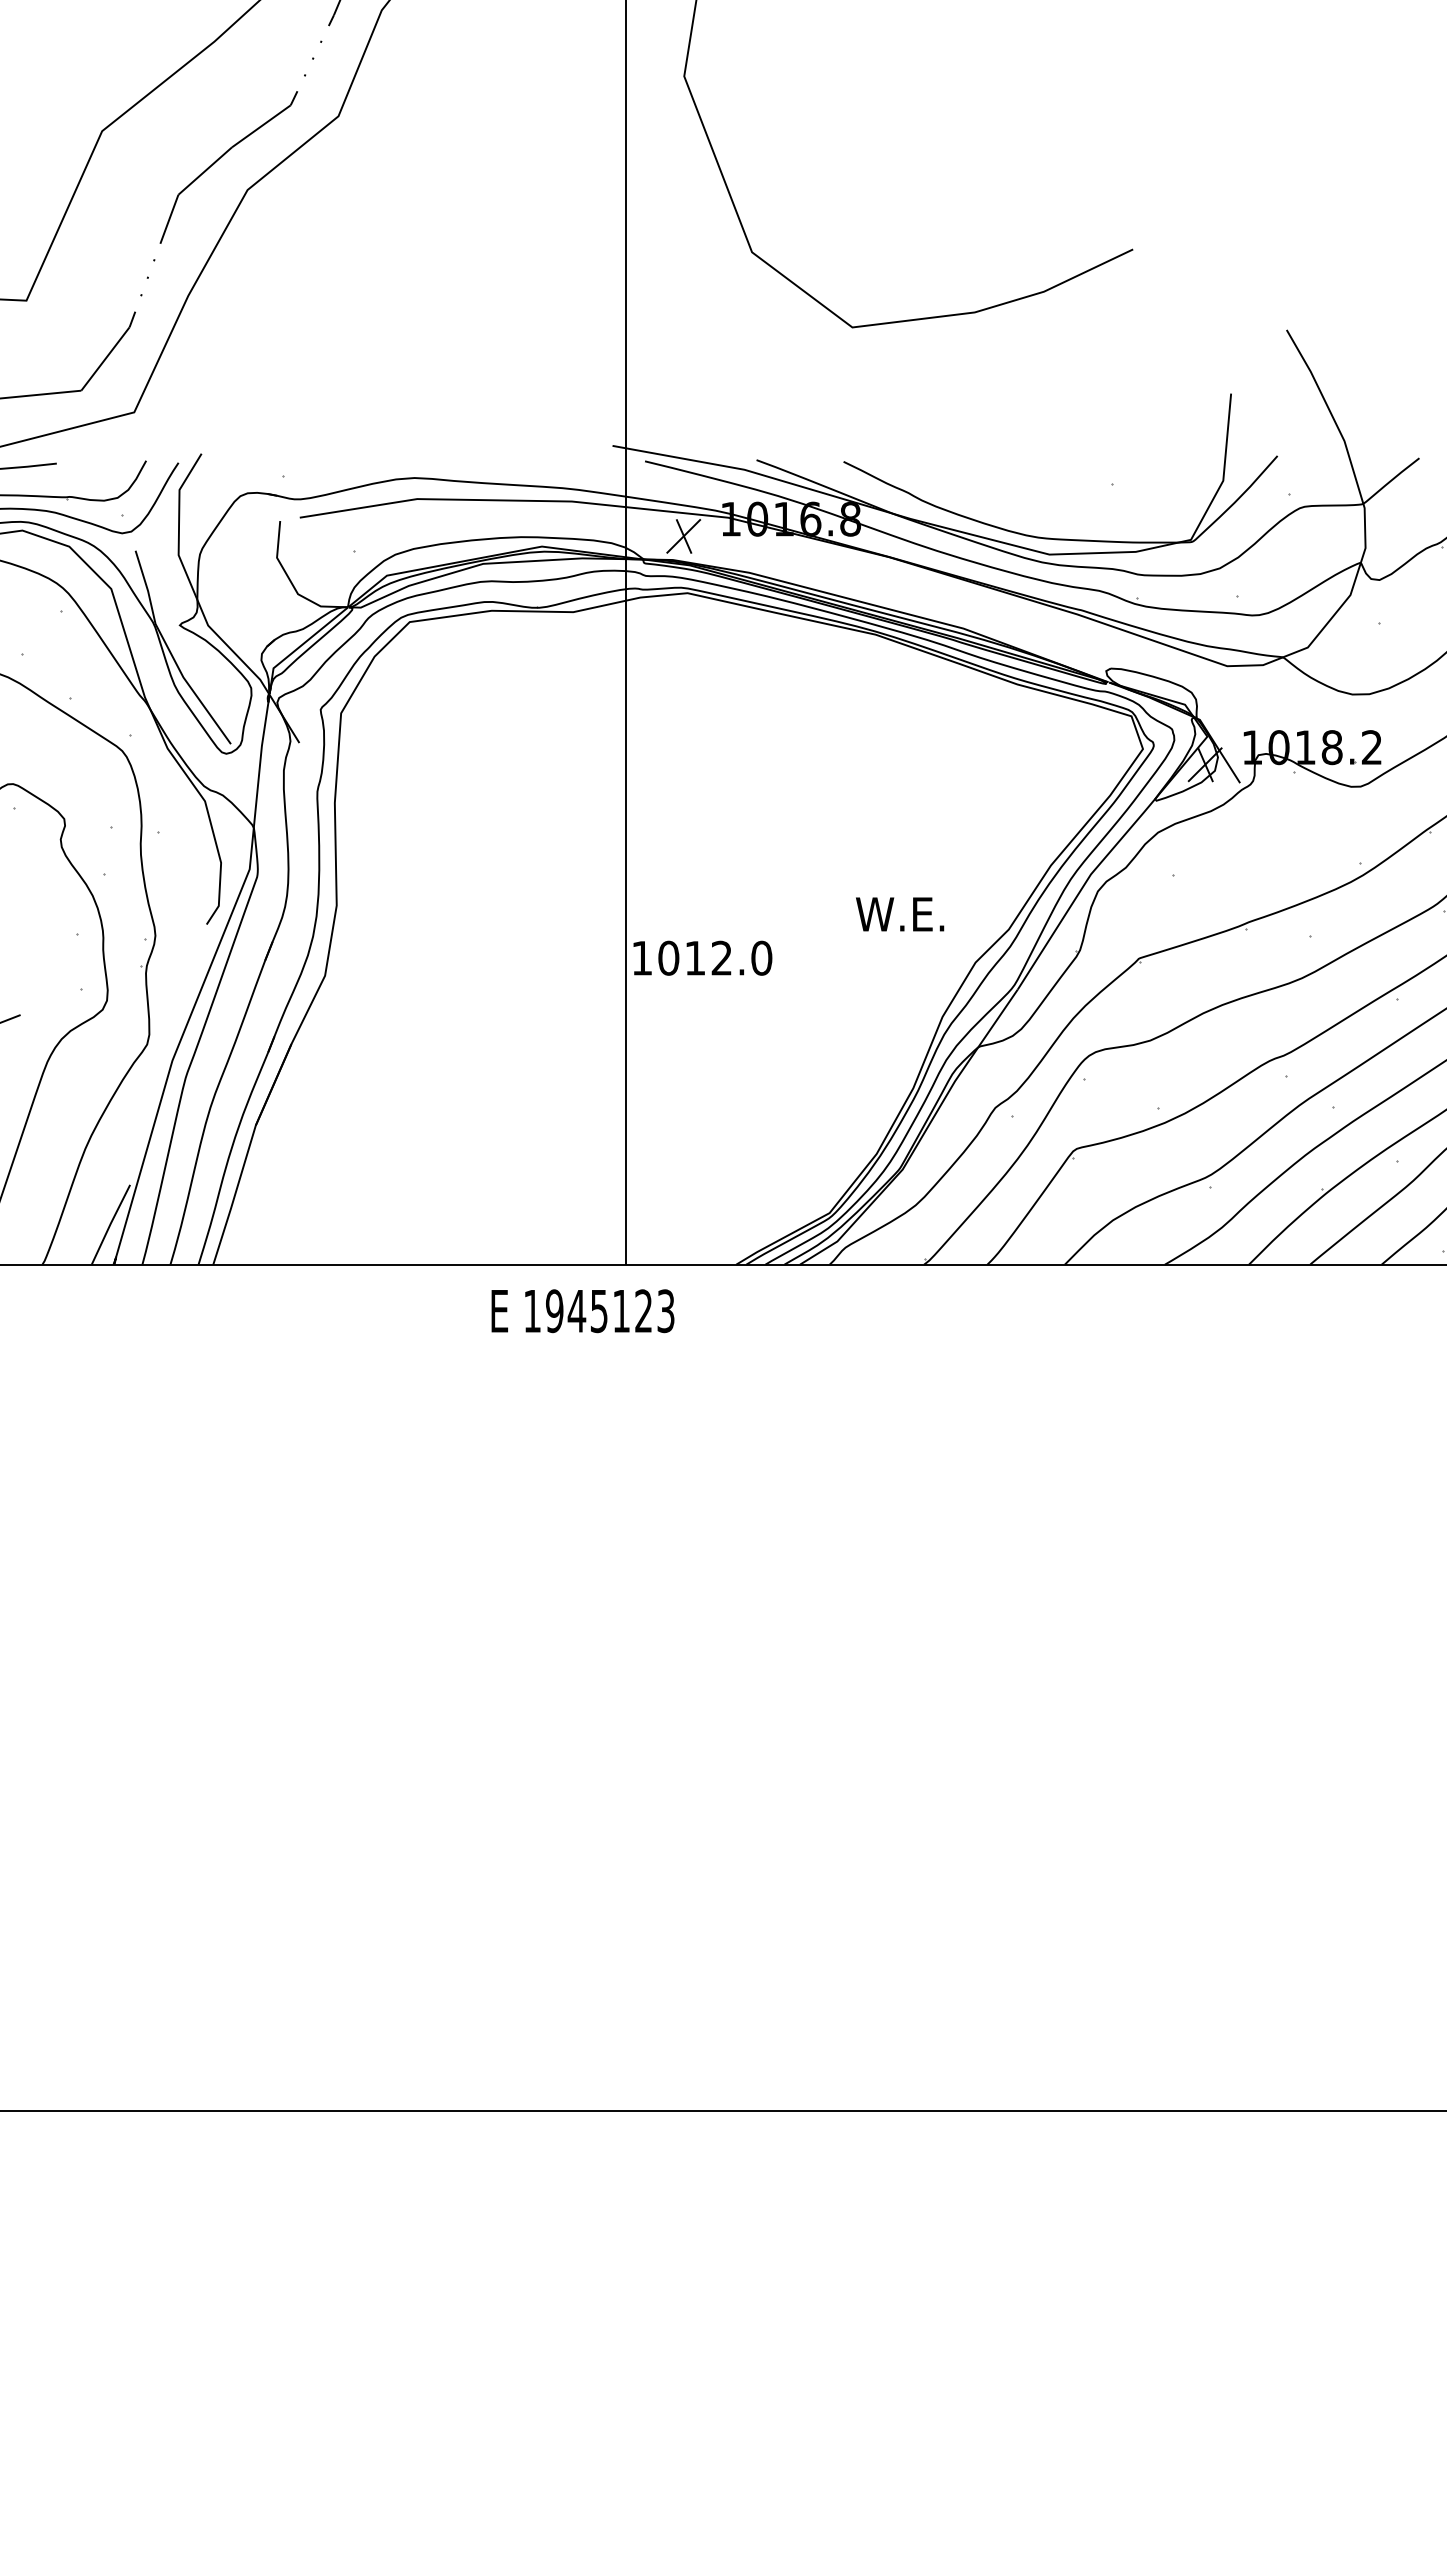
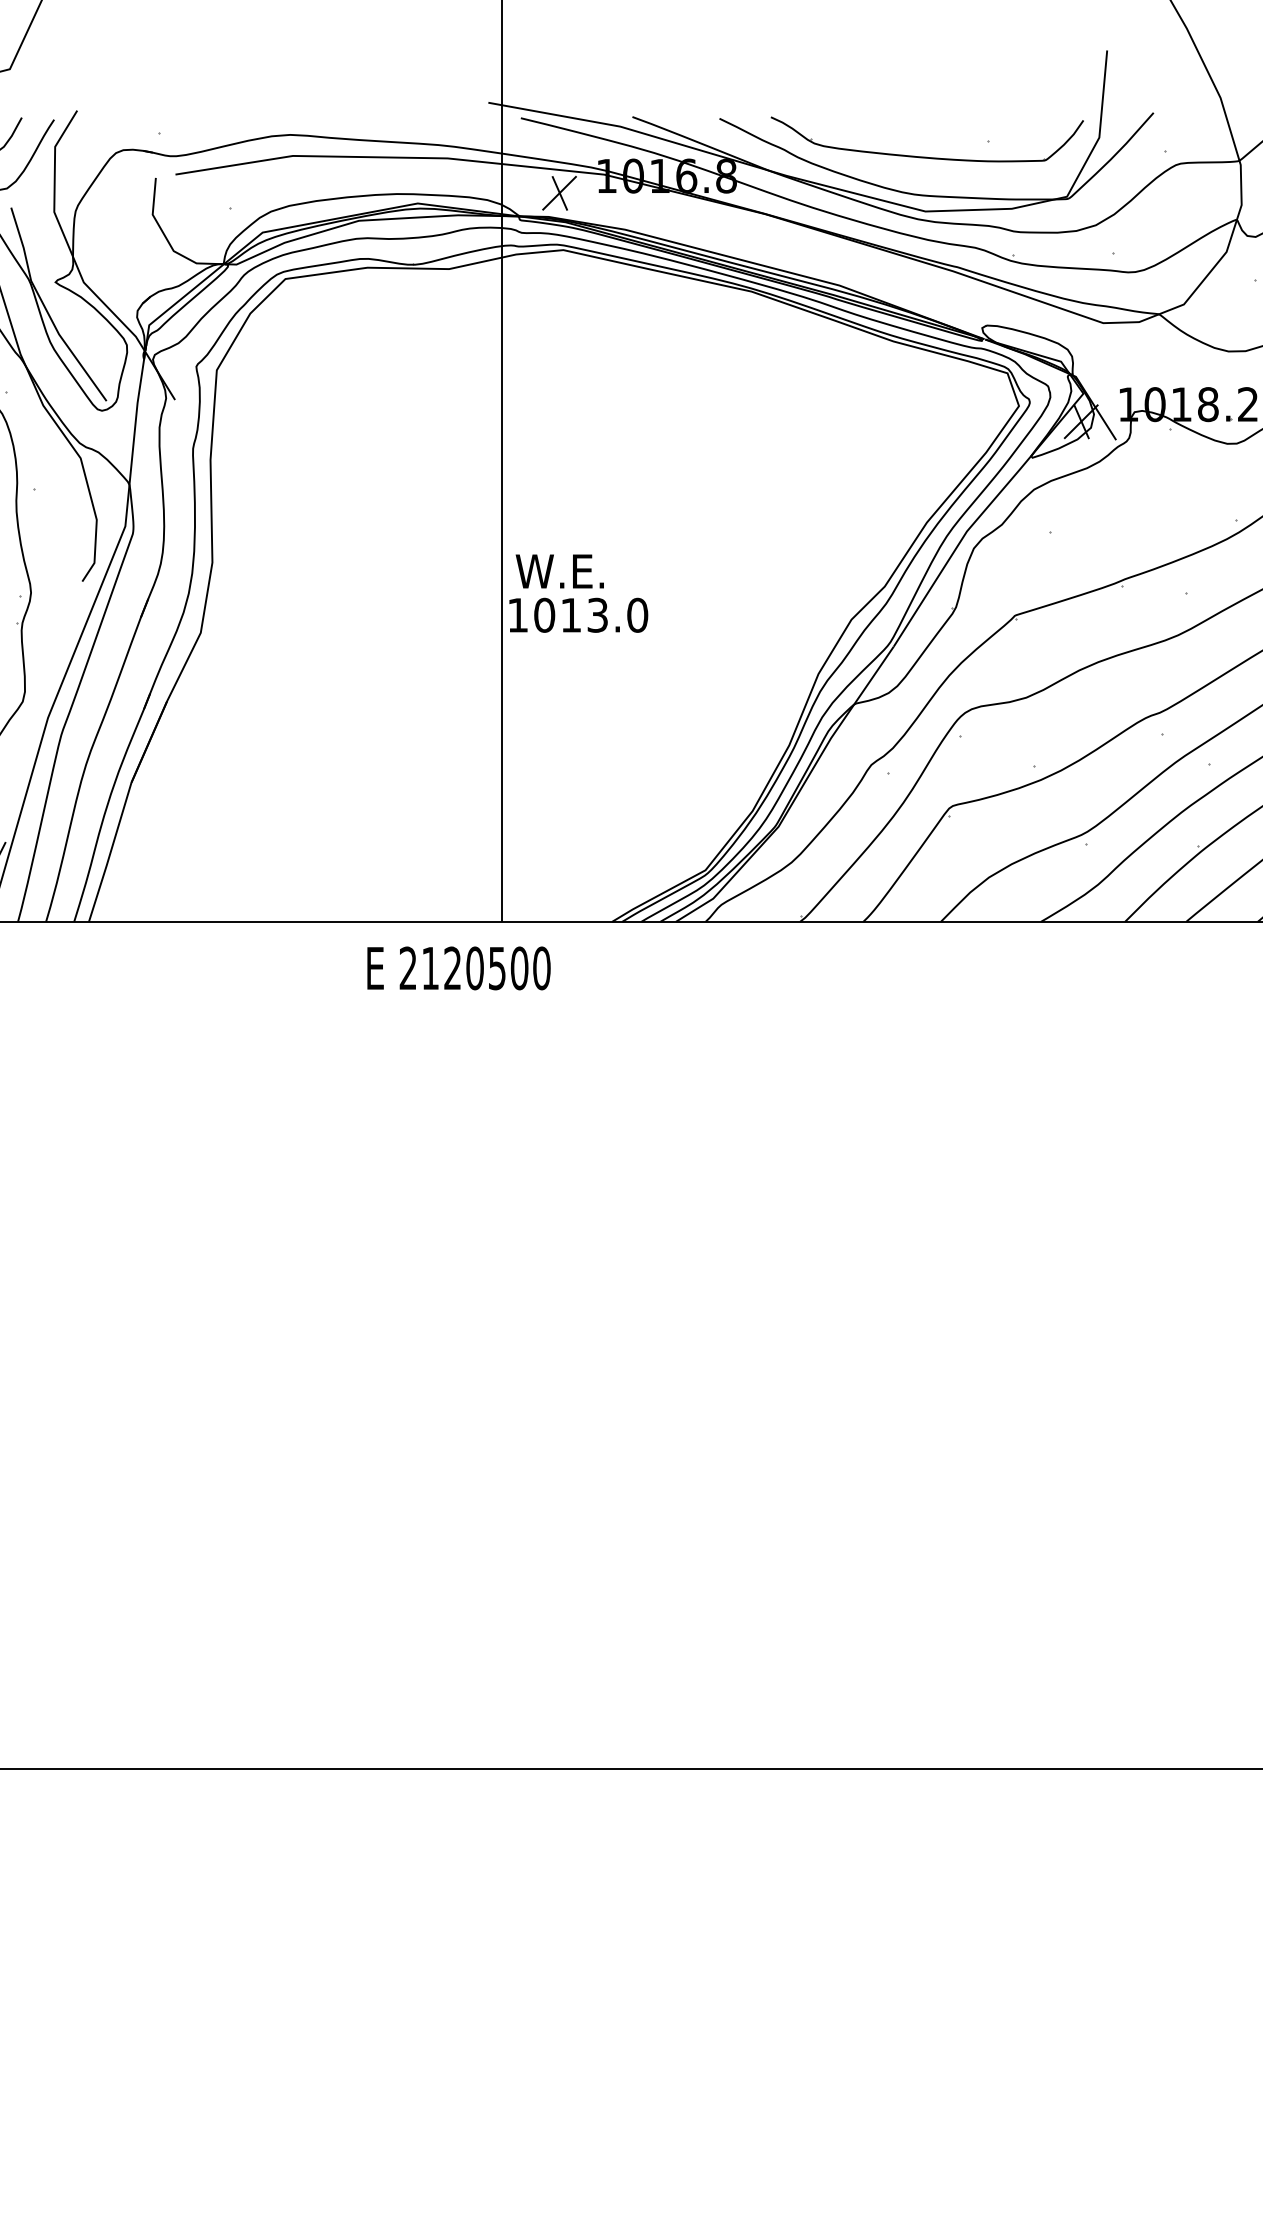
part: (1049, 499) -> (925, 156), added
text: (900, 914) -> (560, 571), moved
text: (721, 958) -> (597, 615), 1012.0 -> 1013.0
text: (599, 1311) -> (475, 968), 1945123 -> 2120500

